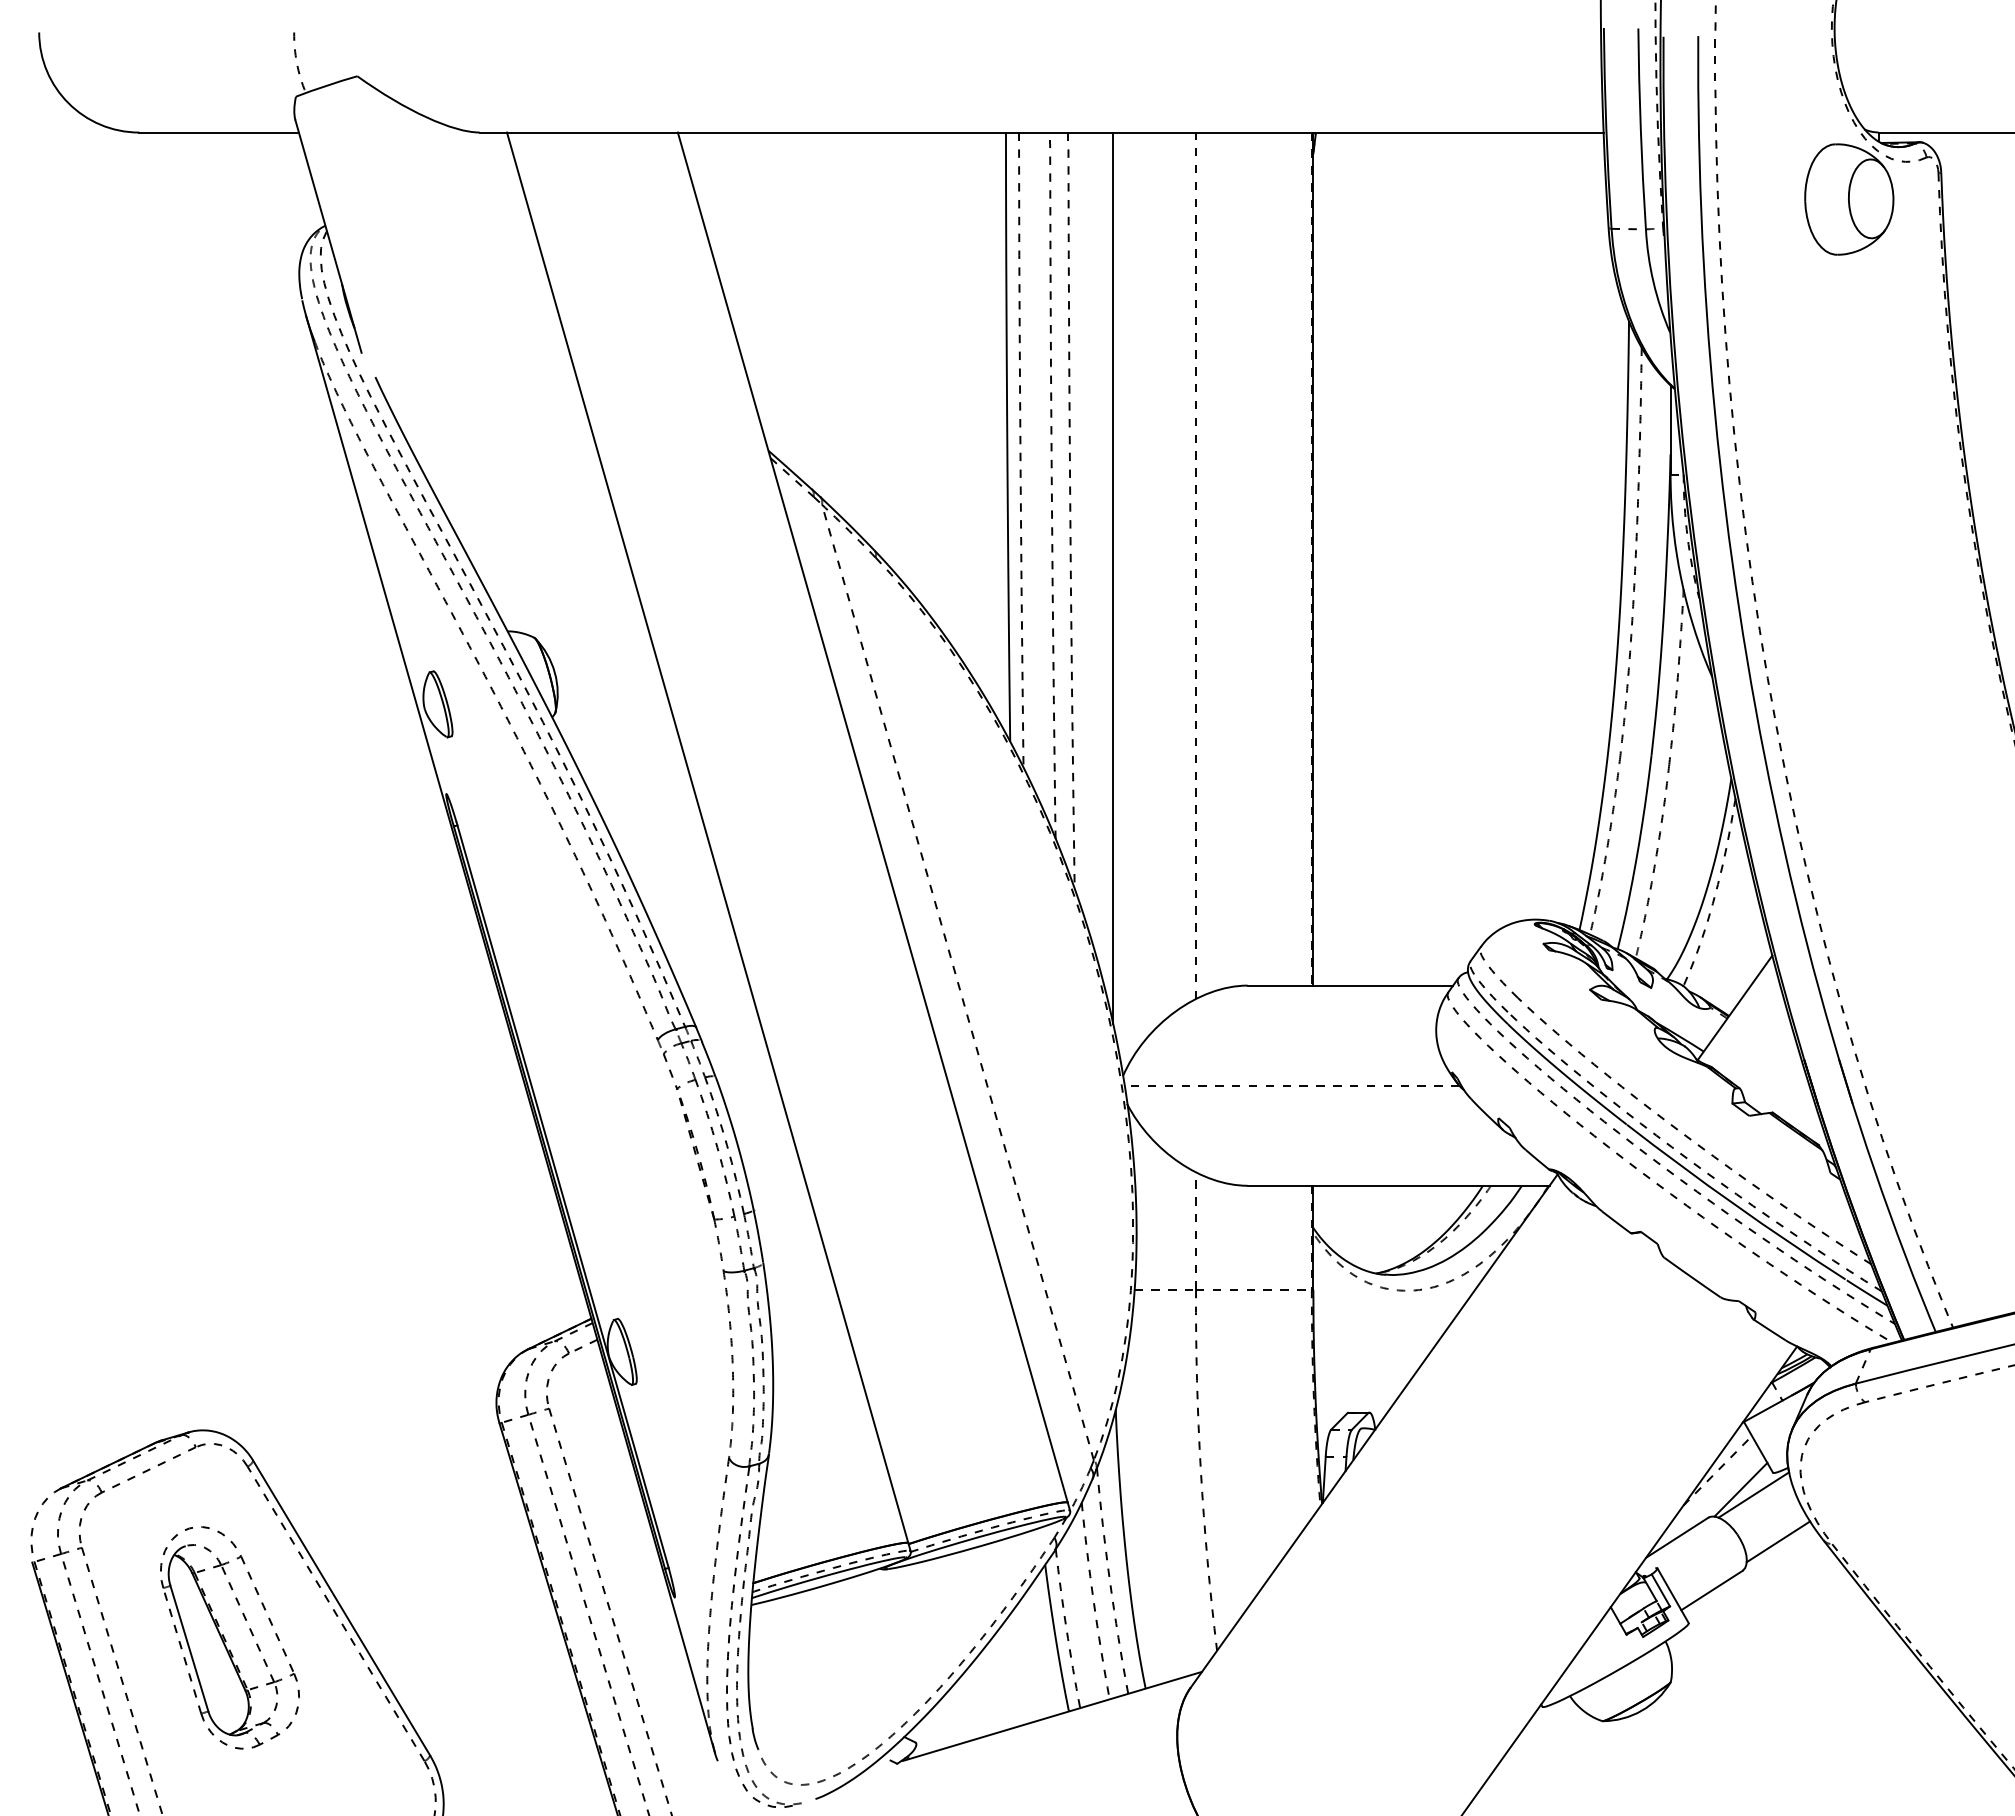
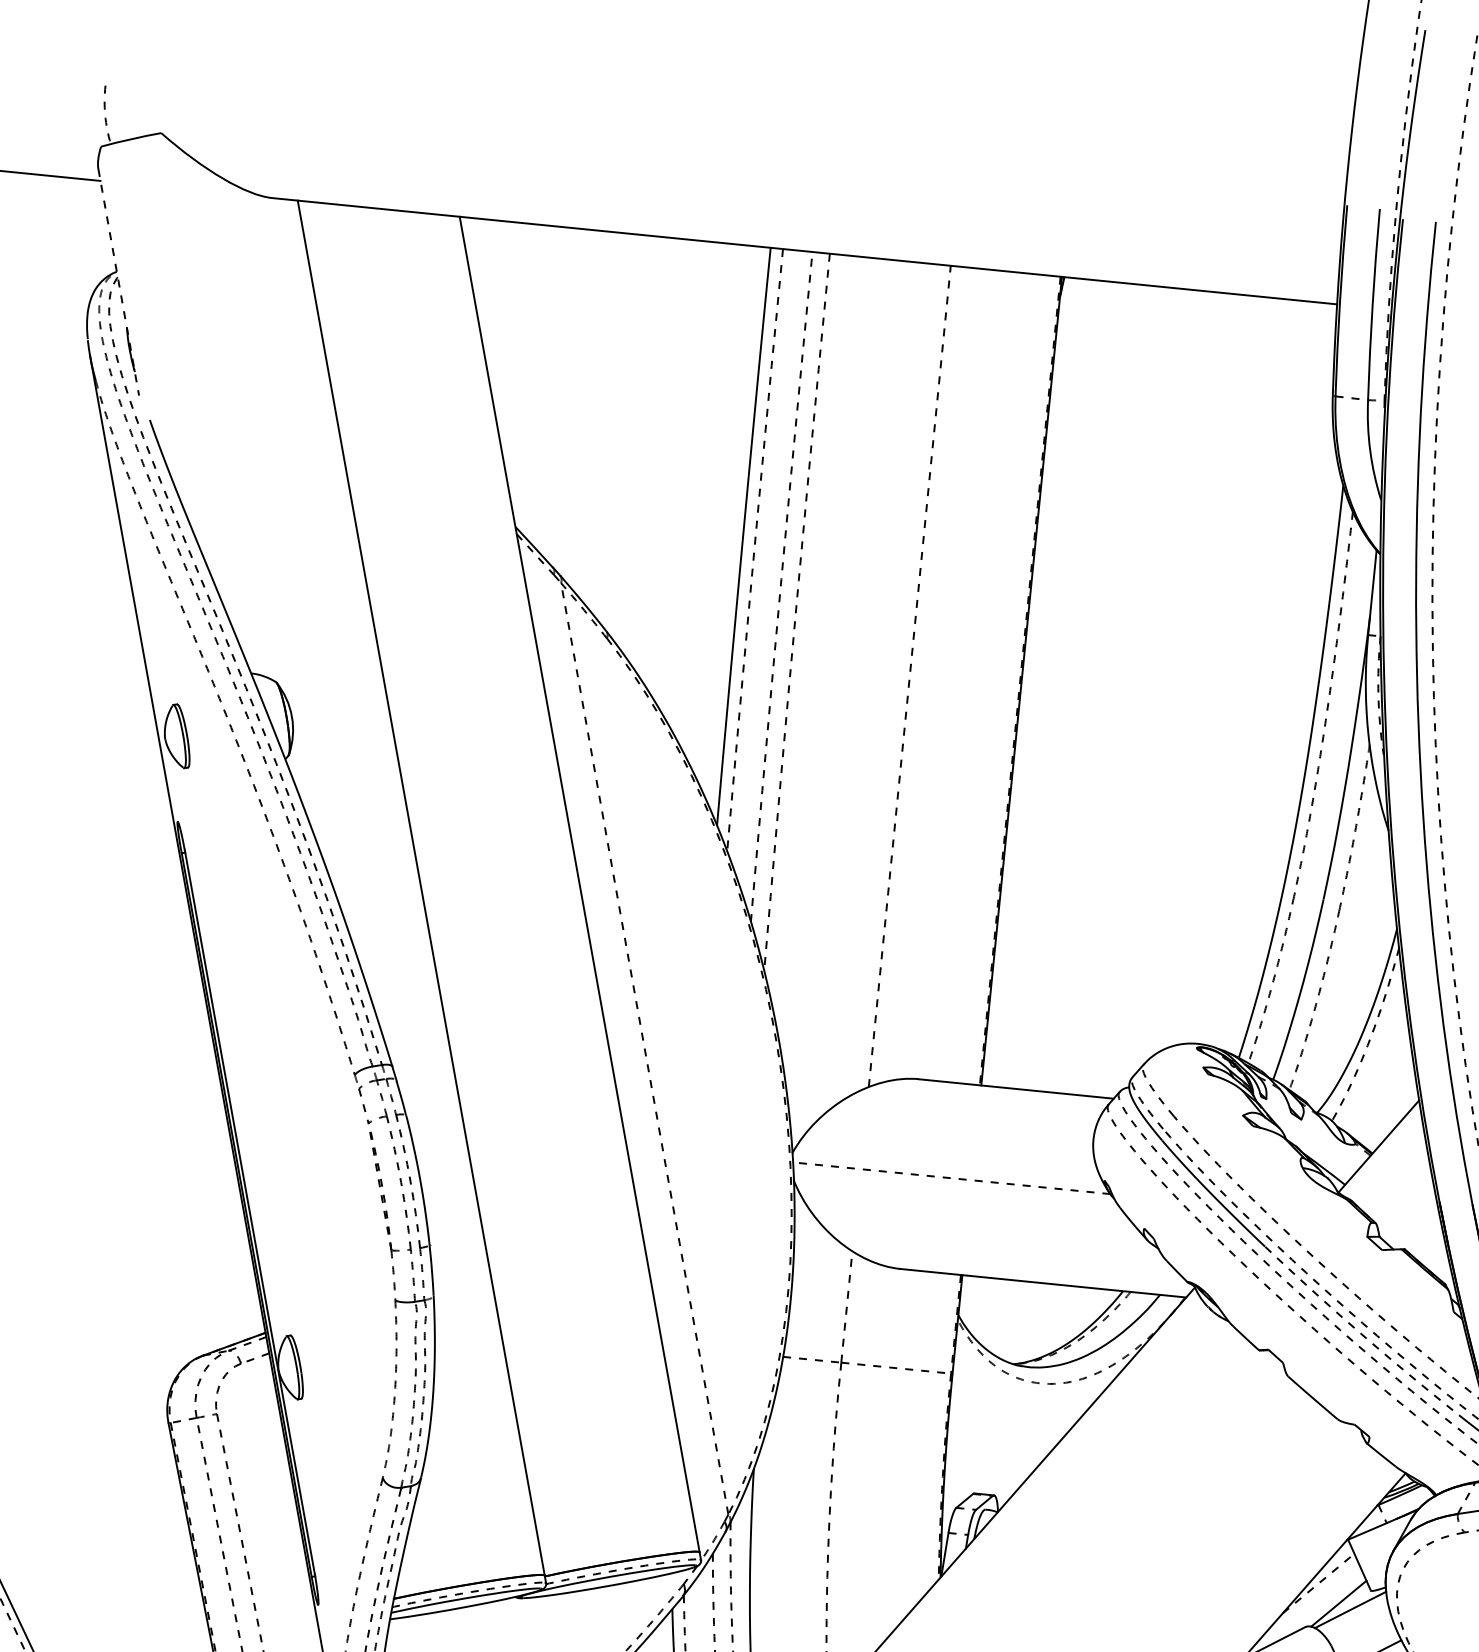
line: (328, 236) -> (118, 282), solid -> dashed
line: (1113, 578) -> (830, 680), removed
arc: (1734, 1204) -> (1359, 1332), solid -> dashed

